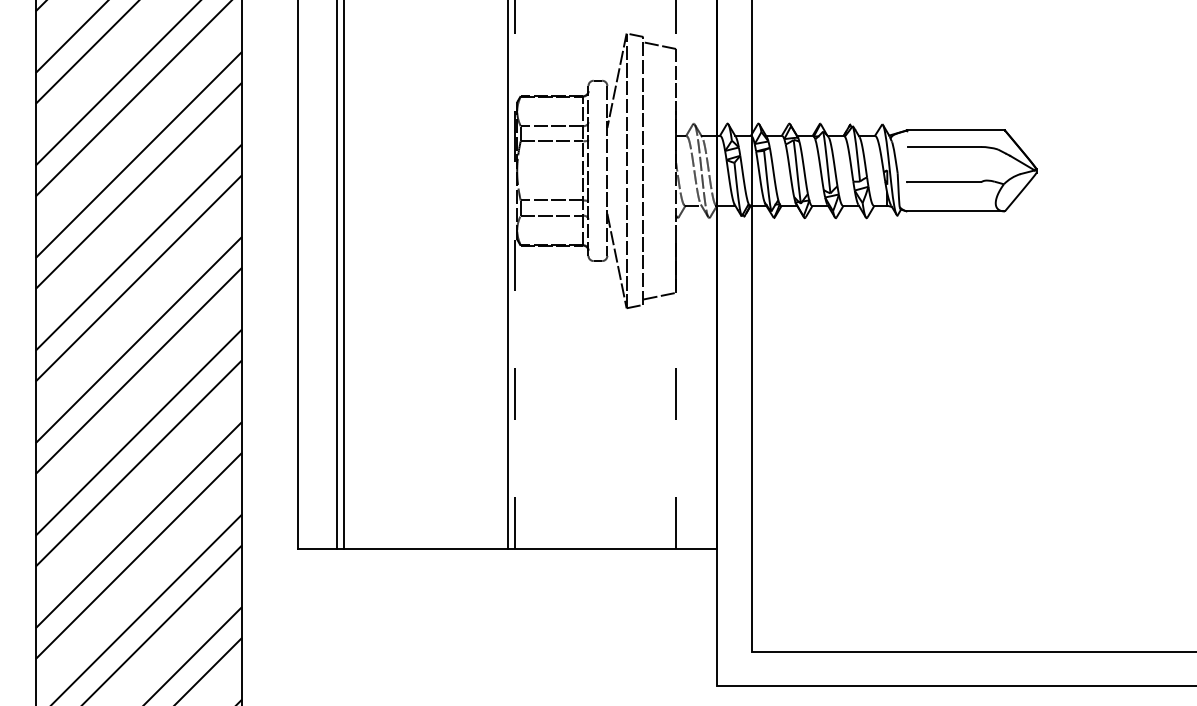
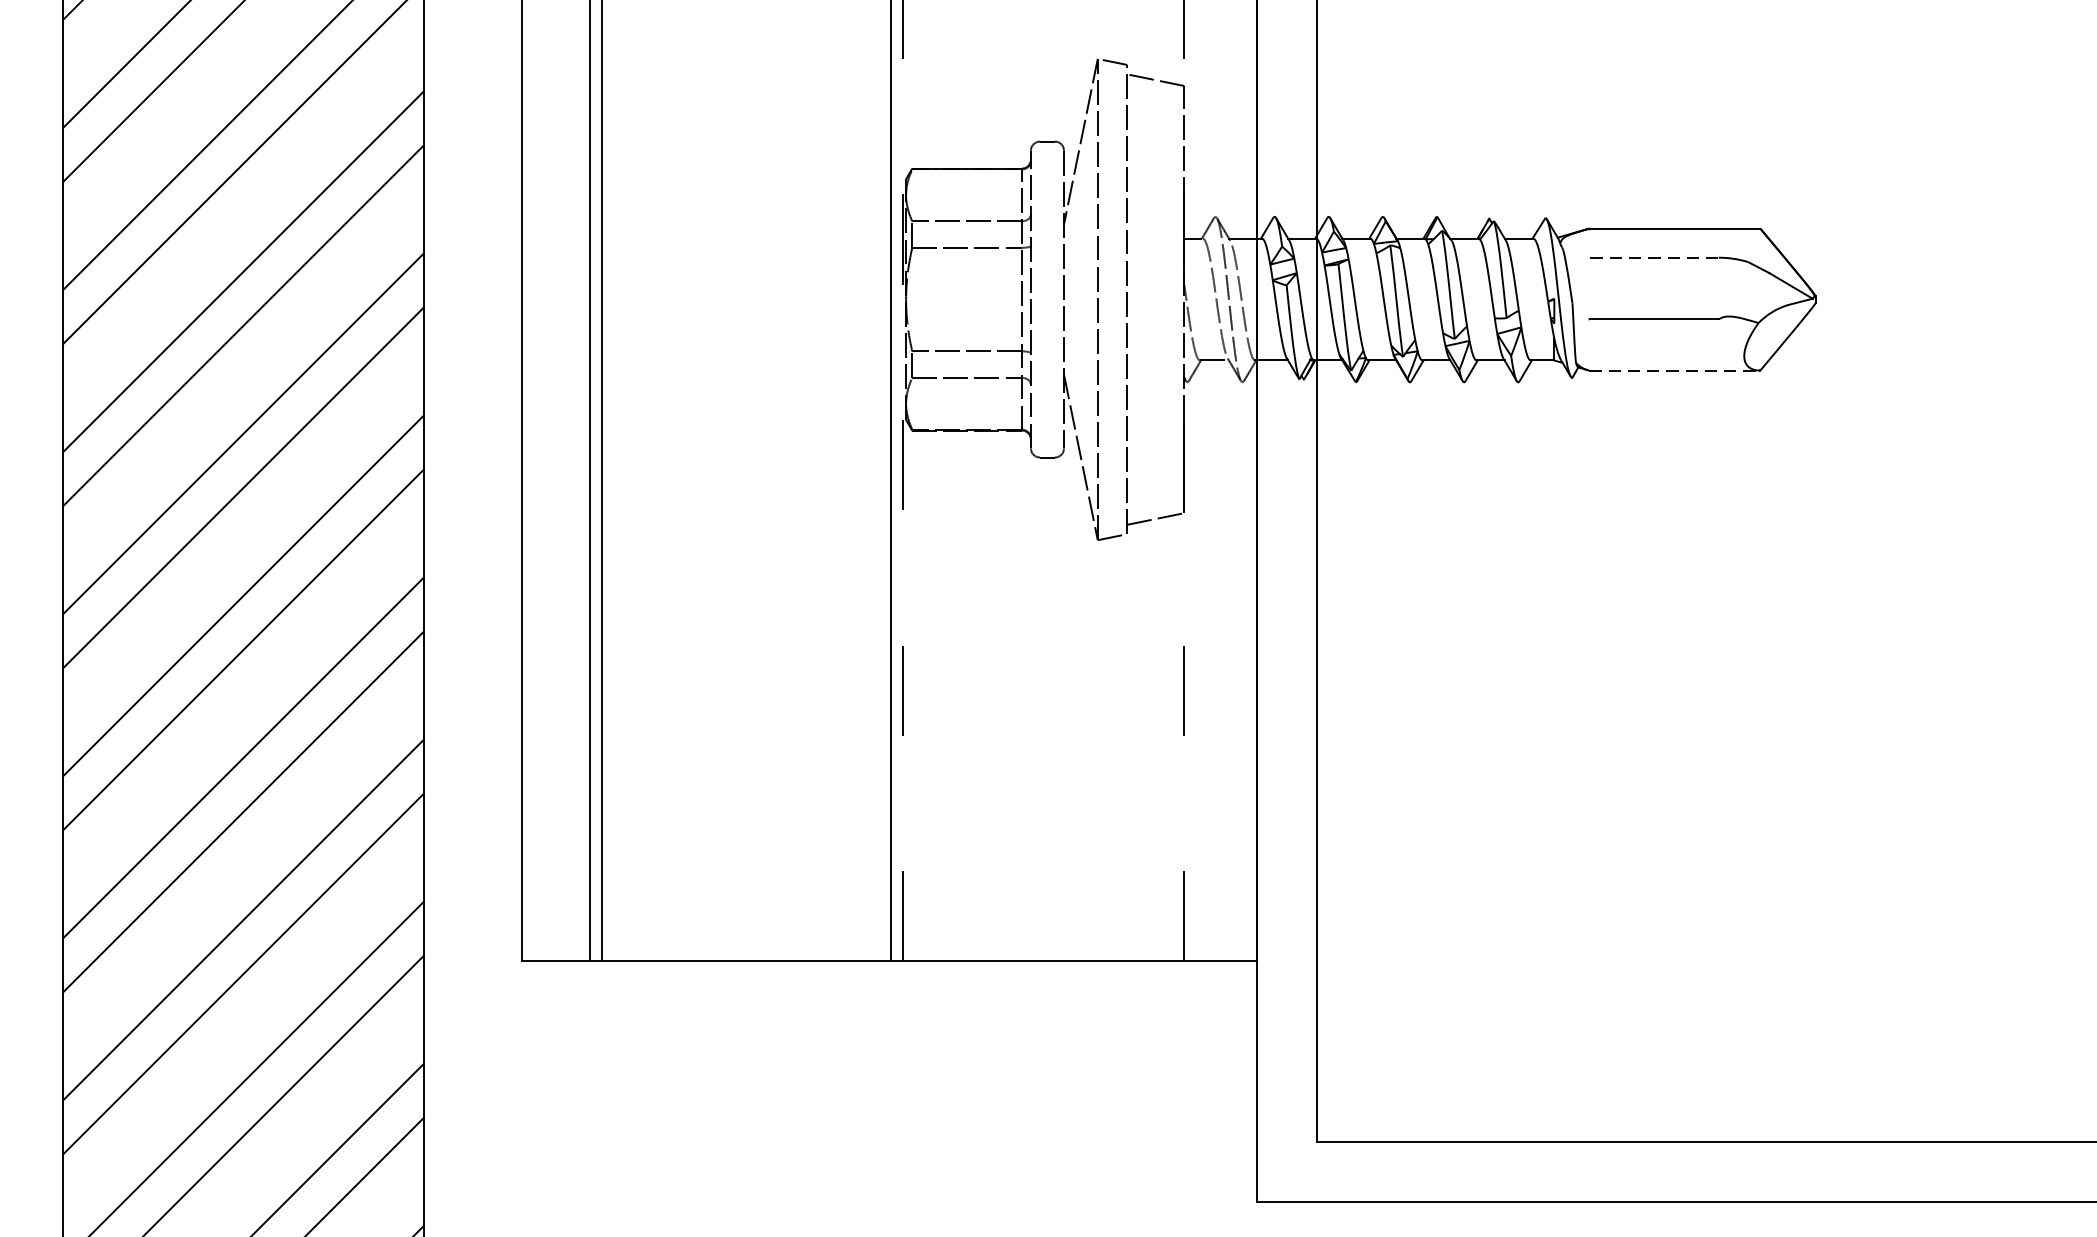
line: (944, 147) -> (1654, 258), solid -> dashed
line: (956, 211) -> (1675, 370), solid -> dashed

